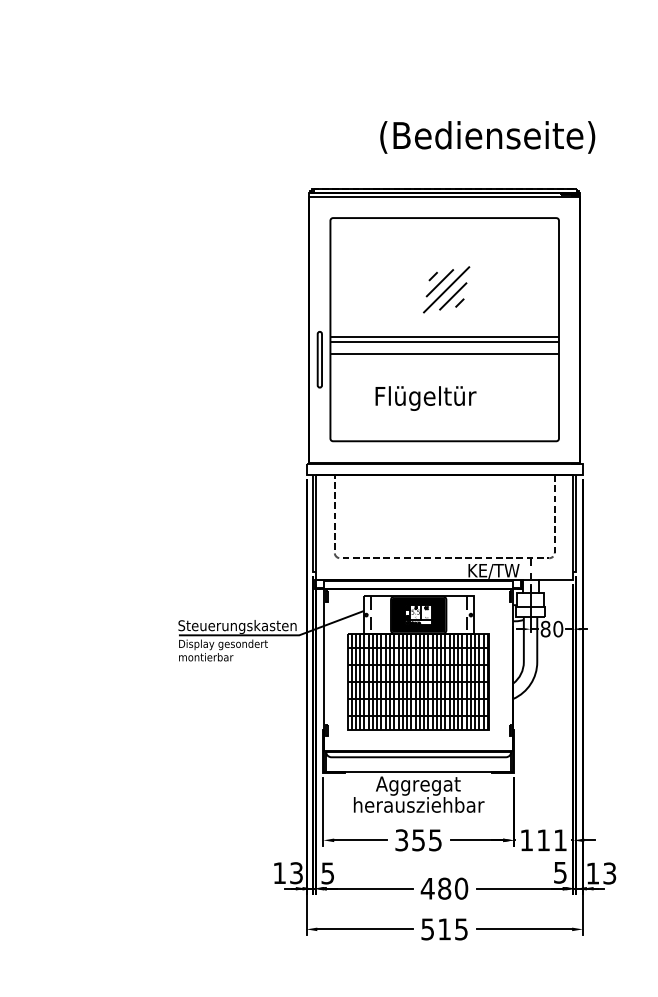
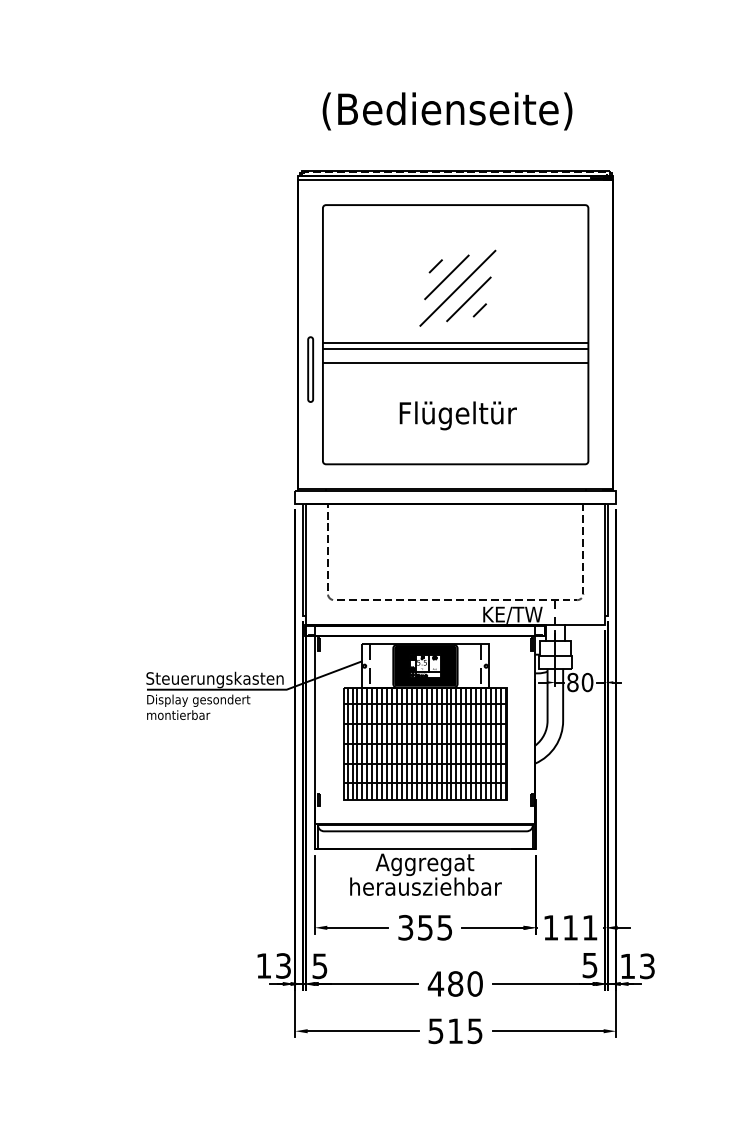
text: (487, 137) -> (447, 111), moved
part: (446, 289) -> (457, 288), size x1.43
text: (425, 398) -> (457, 415), moved

